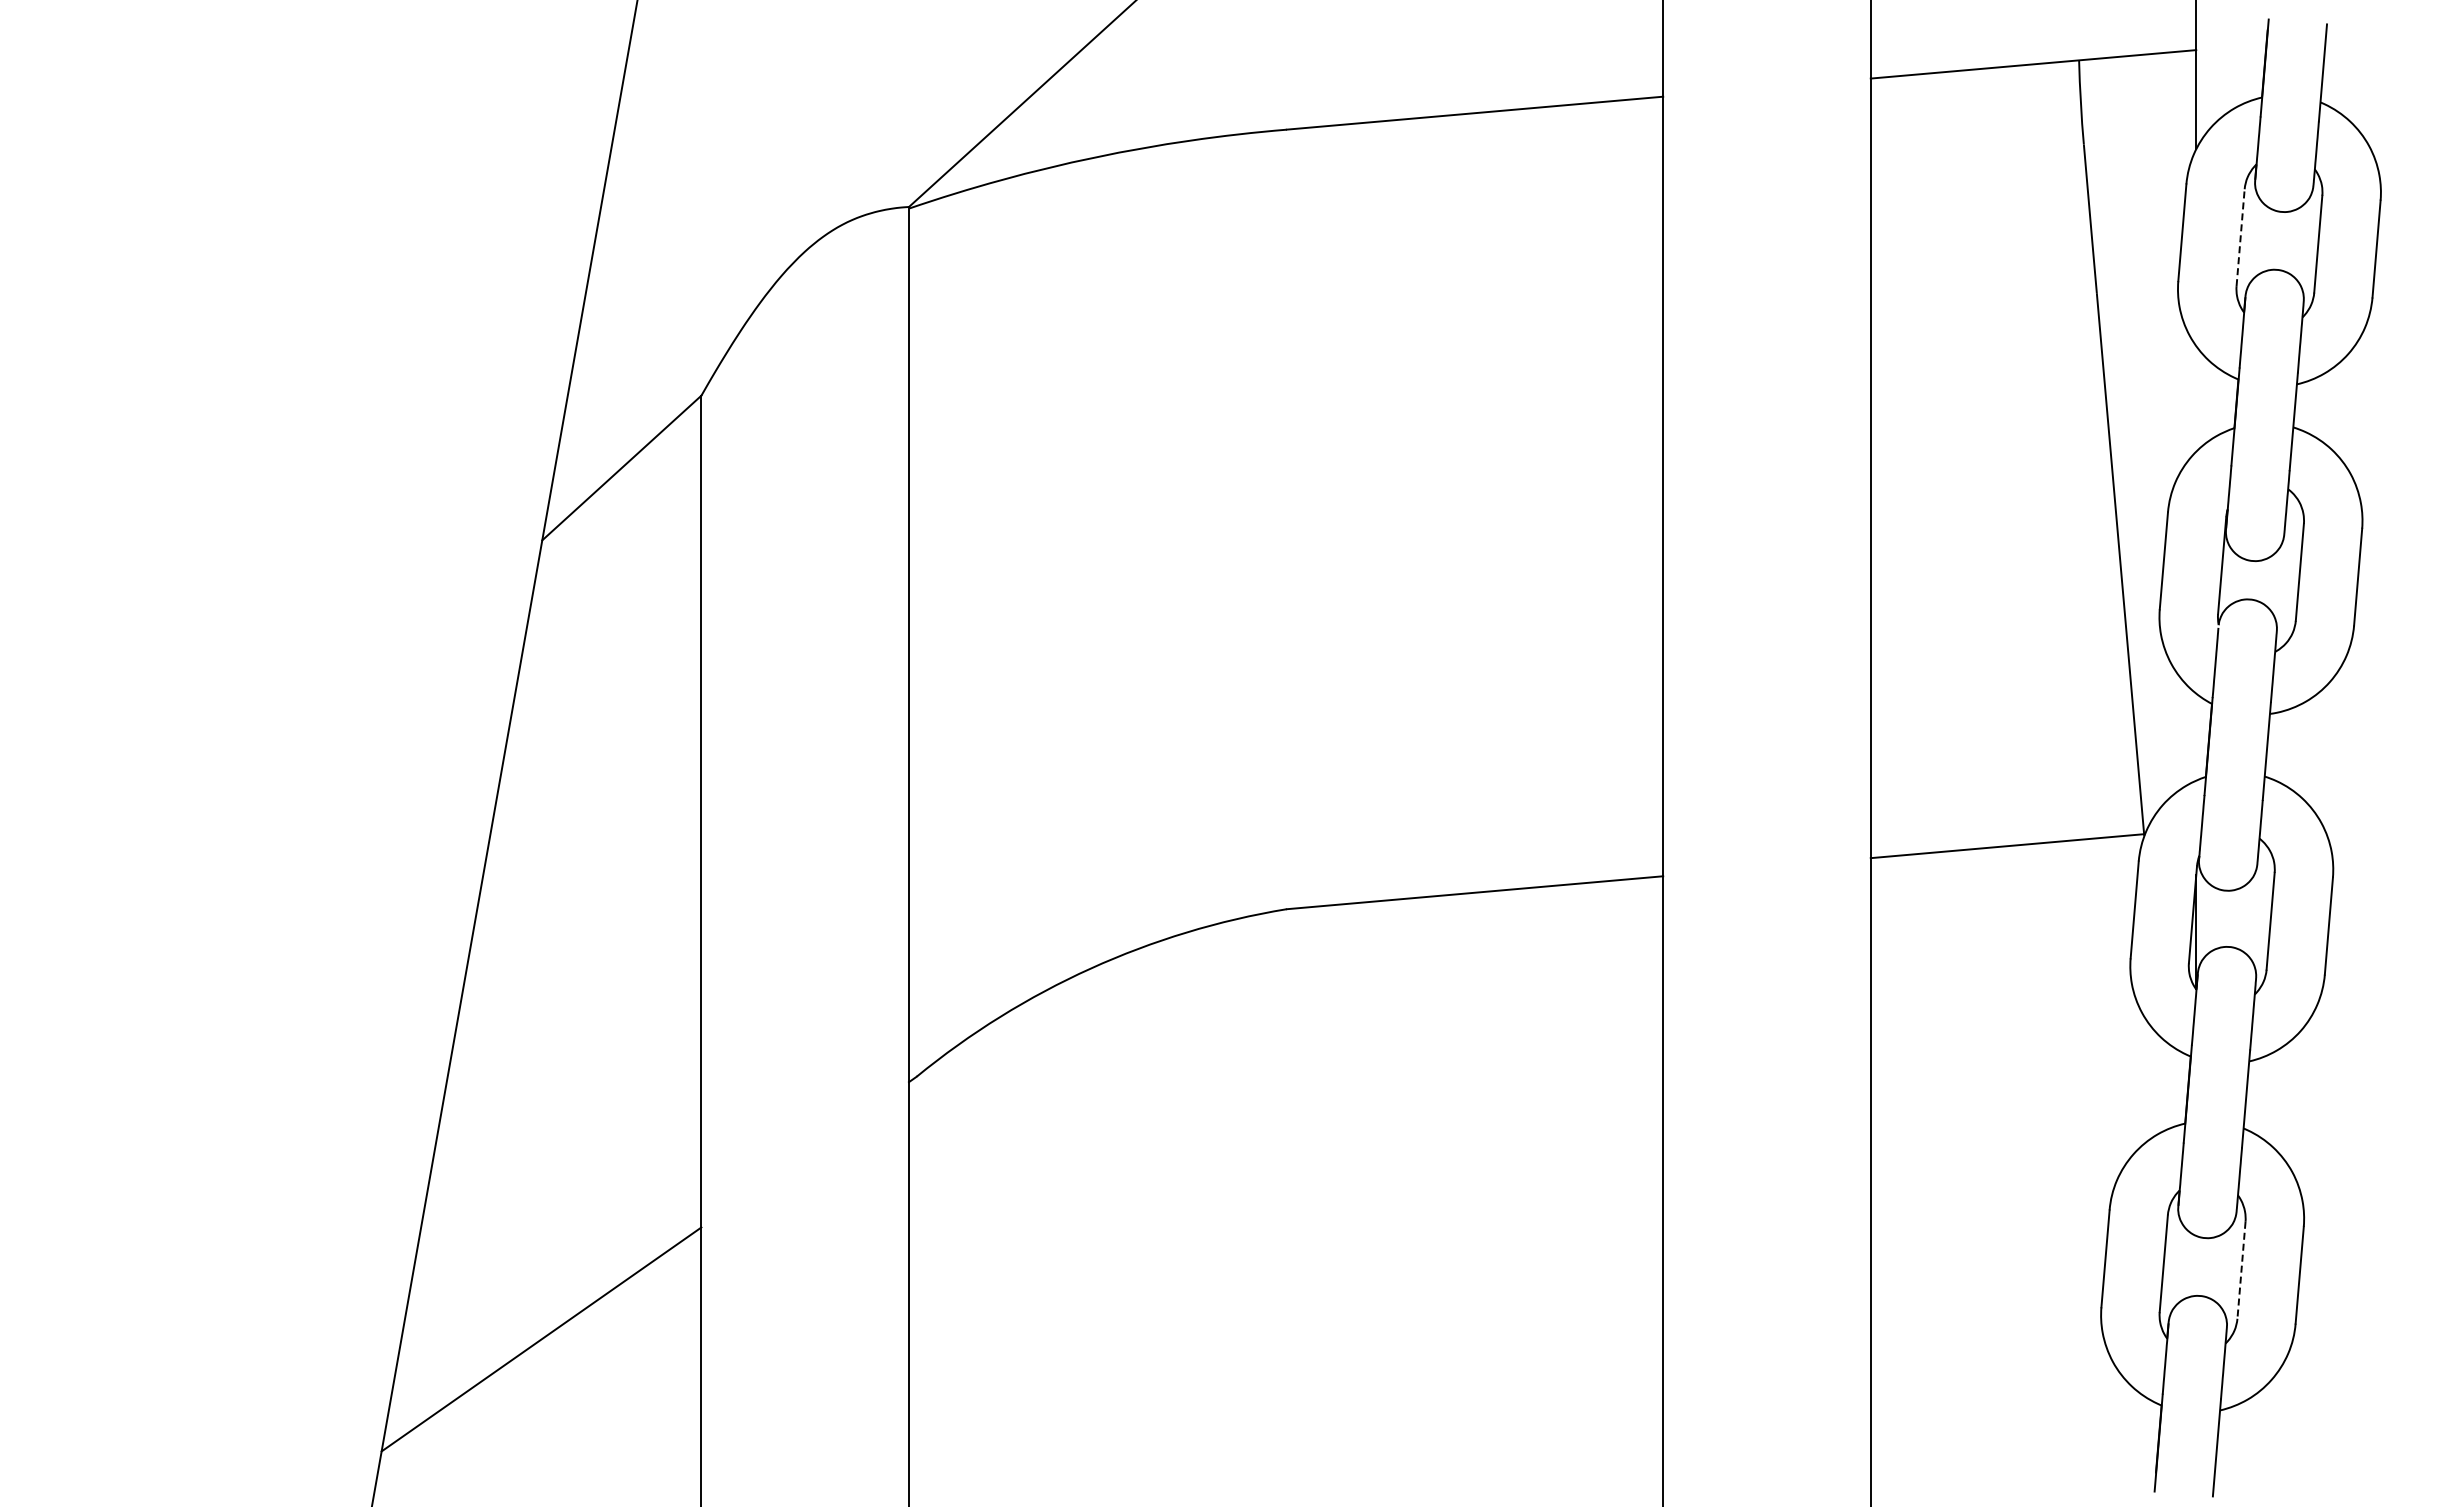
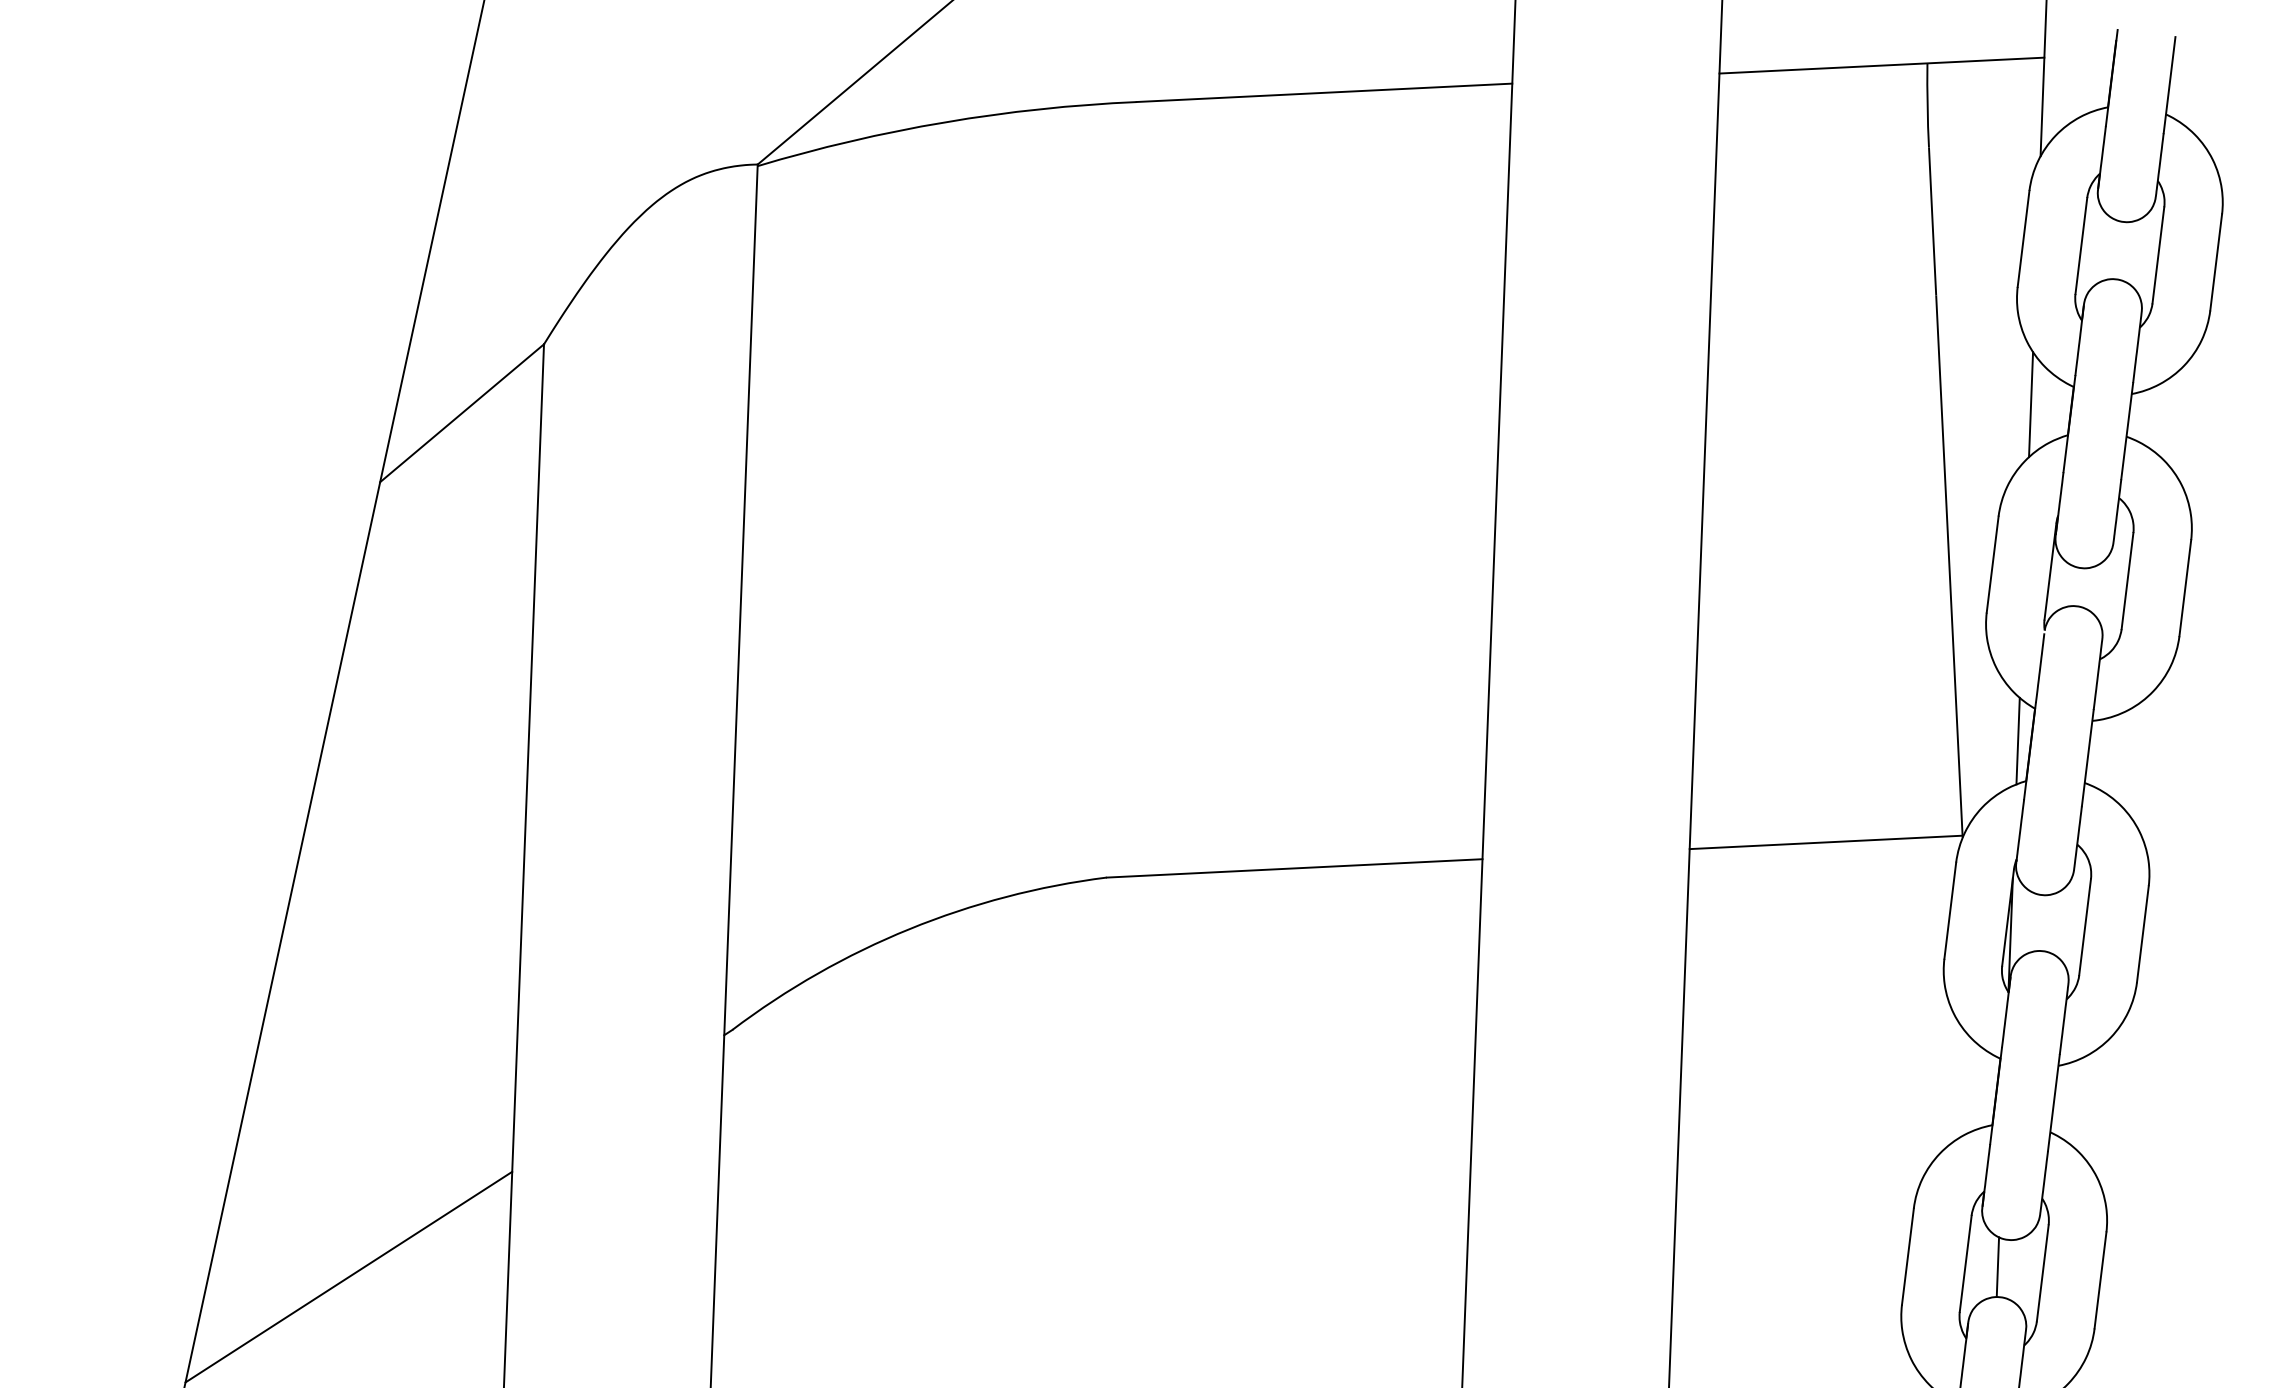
line: (2240, 237) -> (2081, 245), dashed -> solid
line: (2196, 398) -> (2031, 404), added
line: (2196, 736) -> (2018, 740), added
line: (2196, 1265) -> (1998, 1266), added
line: (2241, 1270) -> (2042, 1273), dashed -> solid

